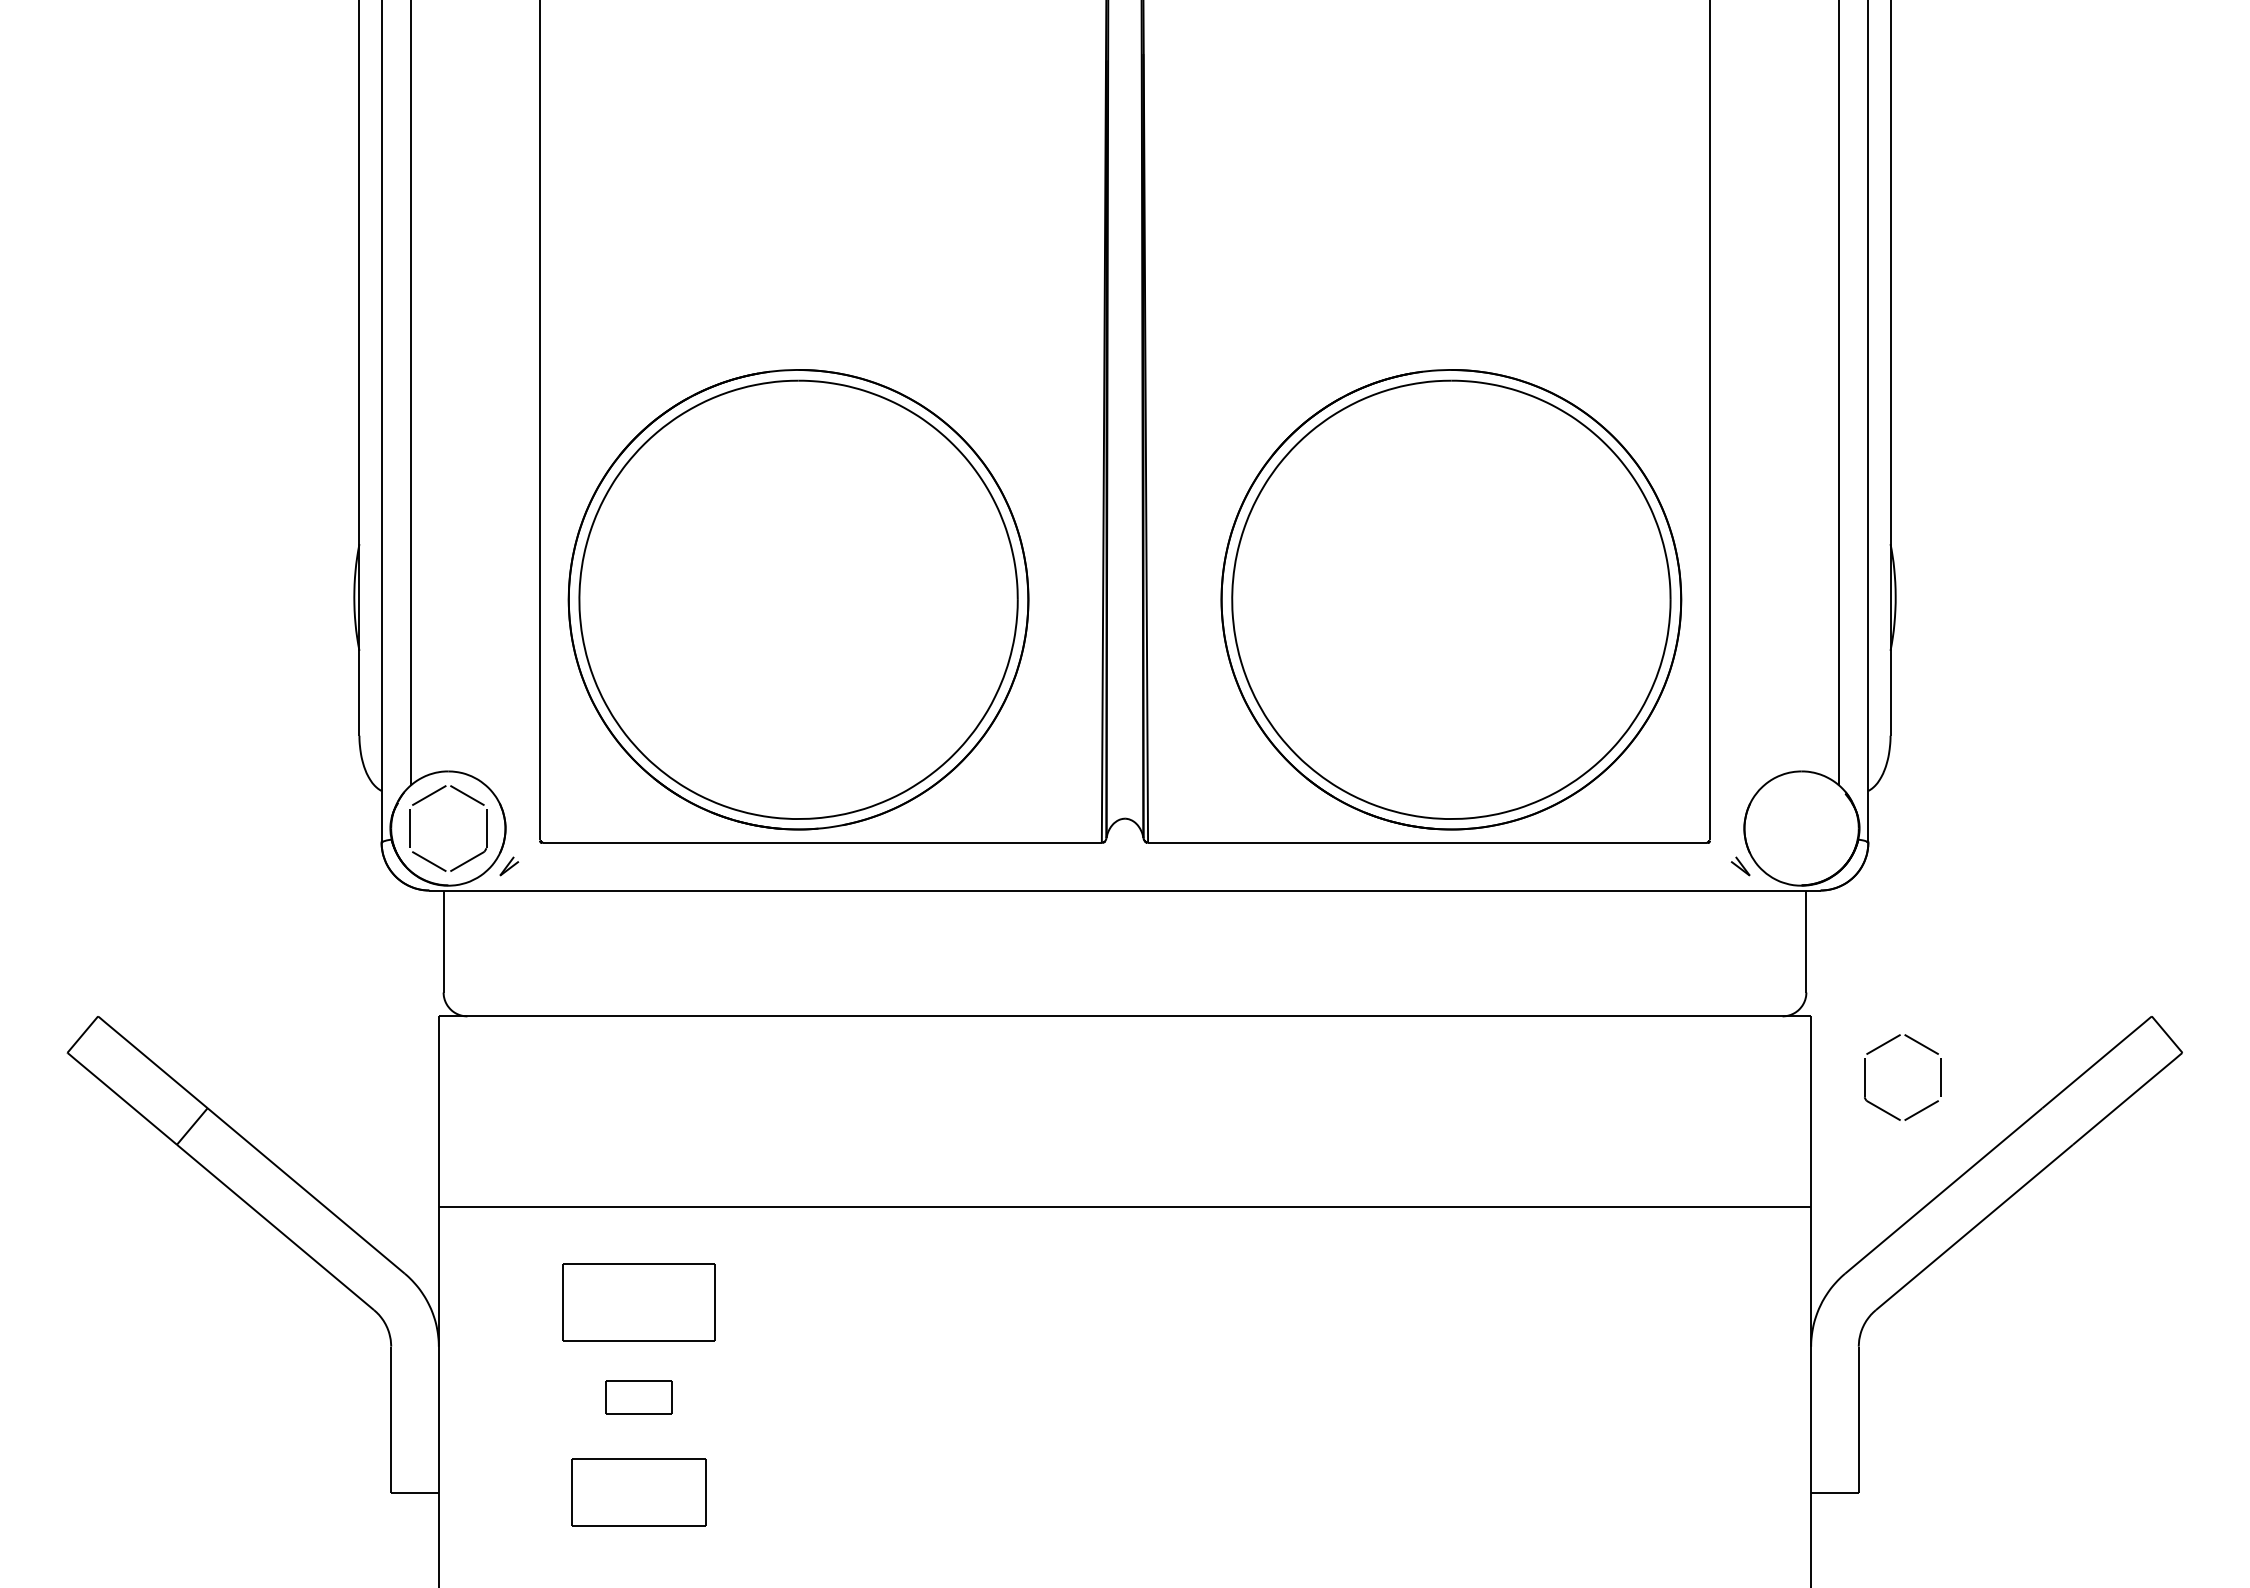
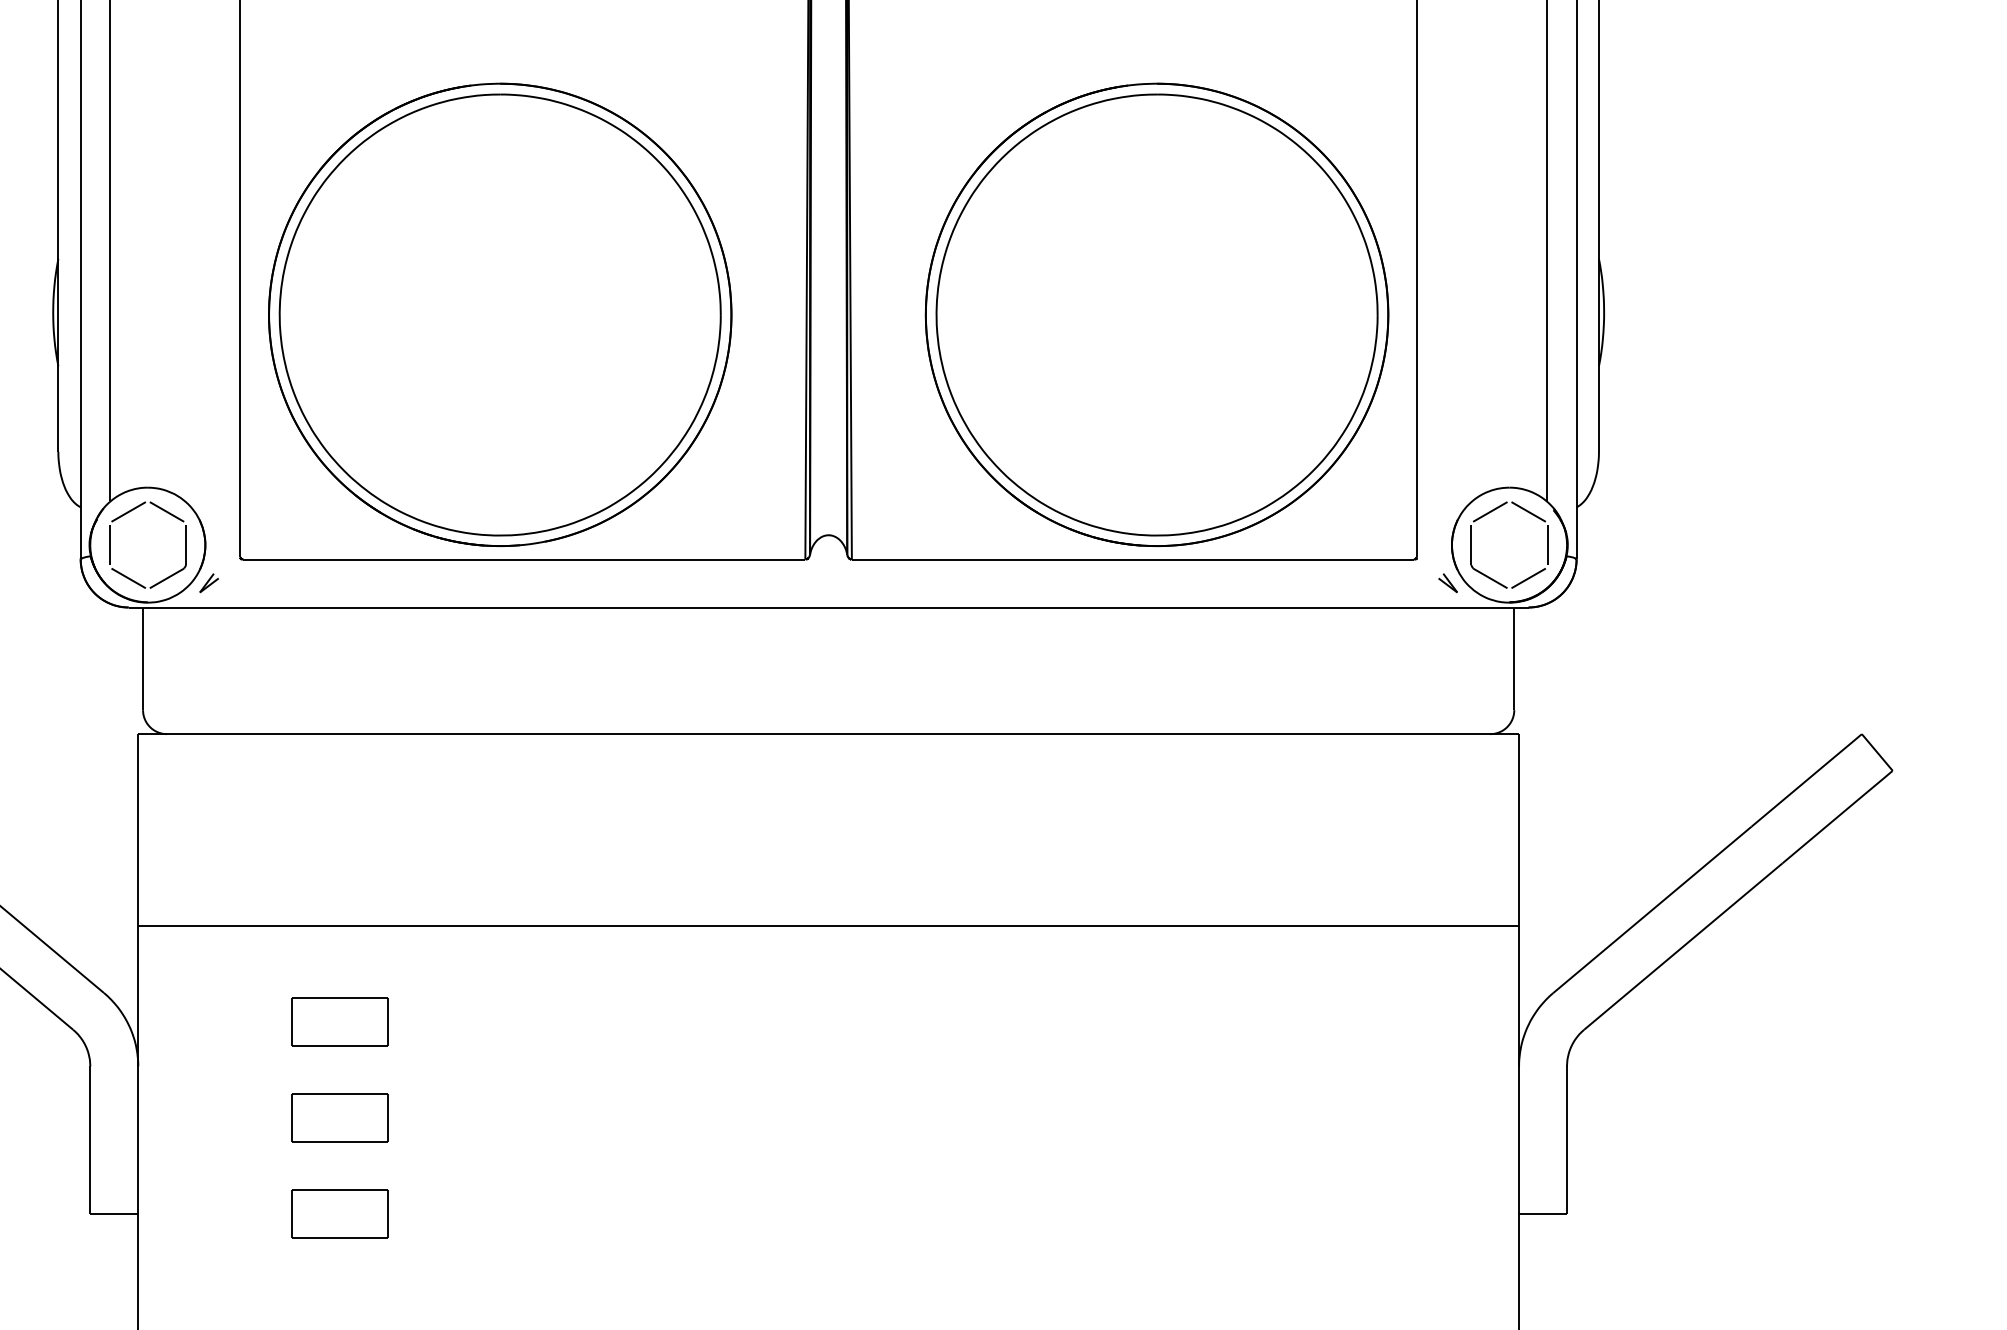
part: (1884, 1045) -> (1491, 512), moved
part: (638, 1301) -> (339, 1021), size x0.62
part: (638, 1397) -> (339, 1117), size x1.43
part: (638, 1492) -> (339, 1213), size x0.71

